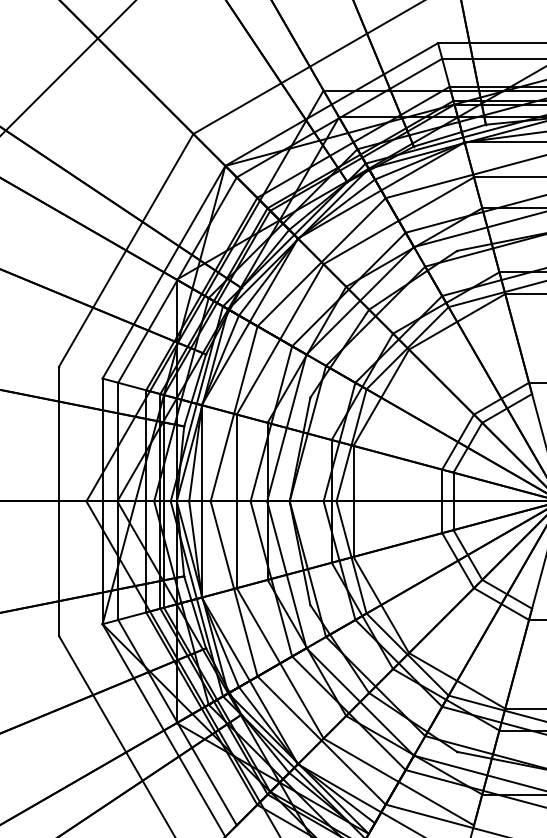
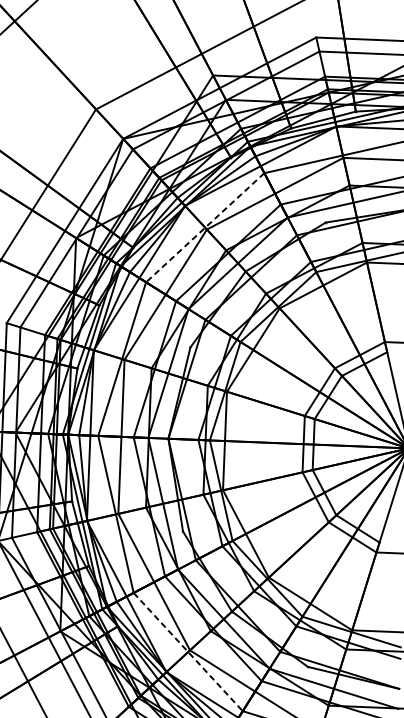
line: (321, 262) -> (205, 227), solid -> dashed
line: (321, 740) -> (188, 651), solid -> dashed

